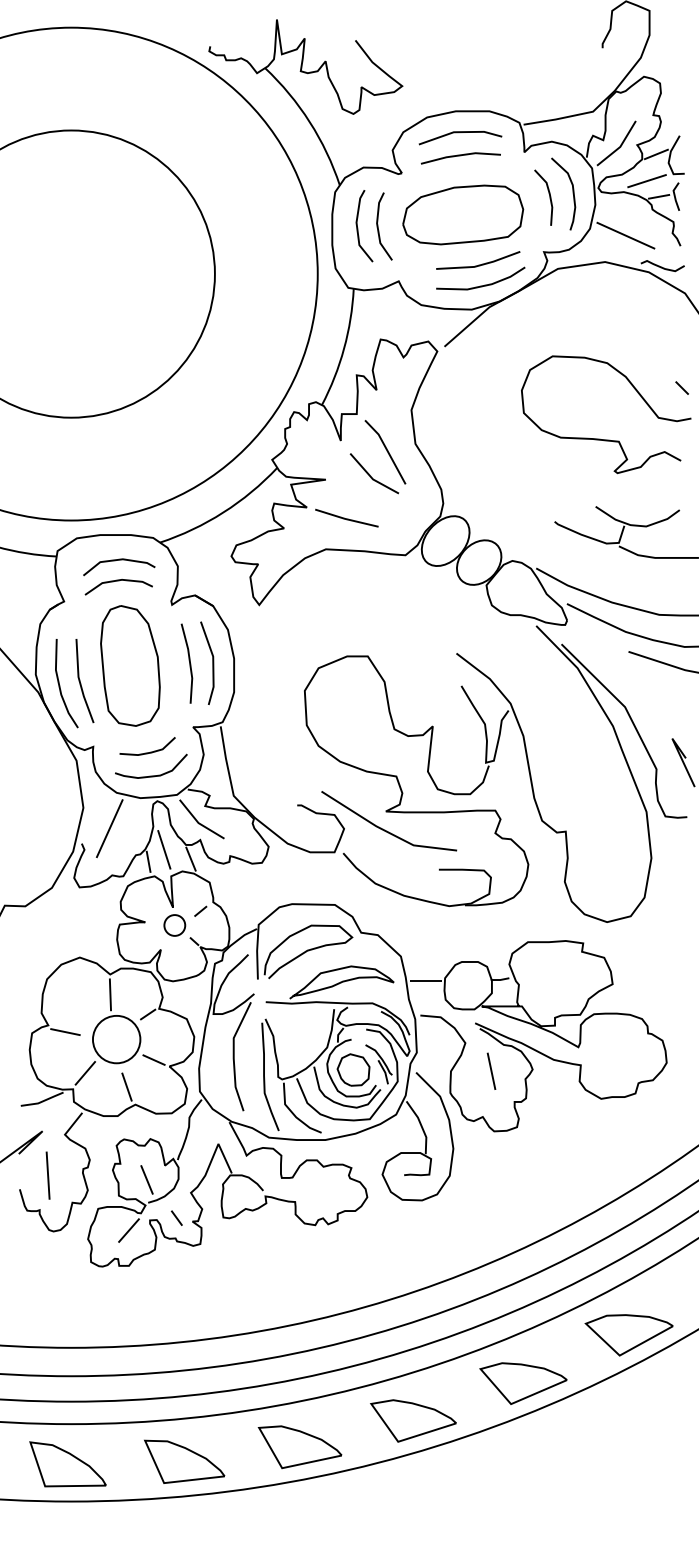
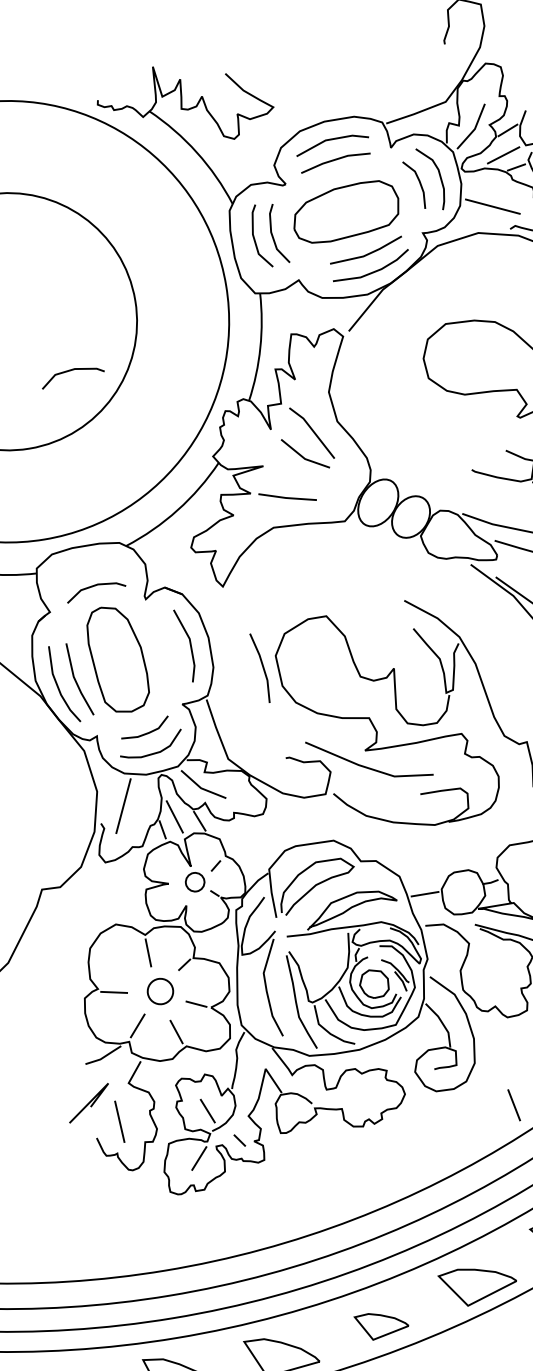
line: (119, 560) -> (72, 370), moved
line: (189, 663) -> (262, 667), moved
circle: (116, 1039) -> (160, 991), size x0.6
line: (491, 1070) -> (514, 1104), moved
part: (299, 1447) -> (381, 1325), size x0.7

